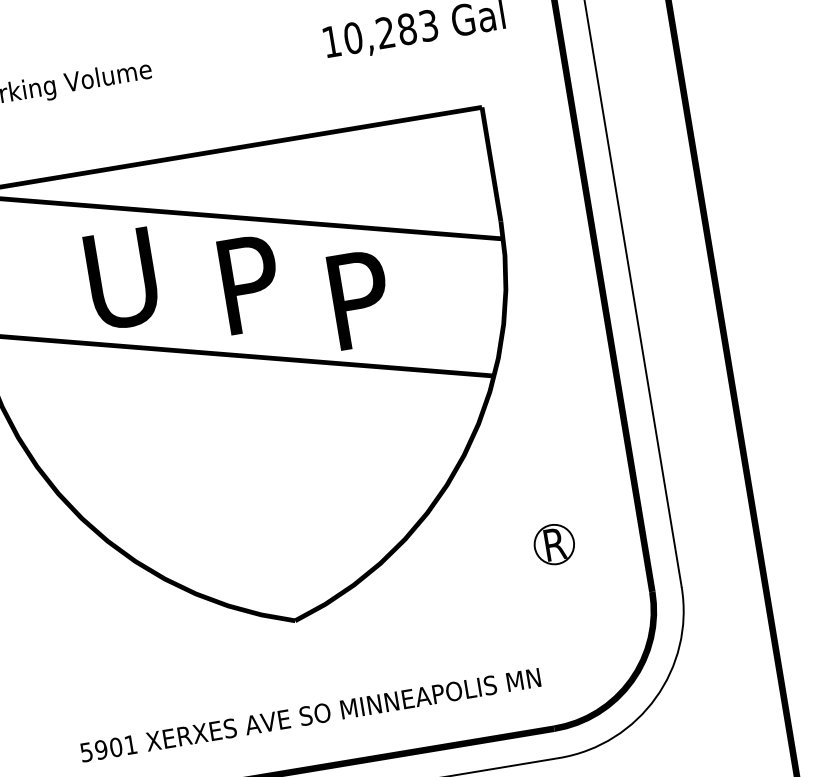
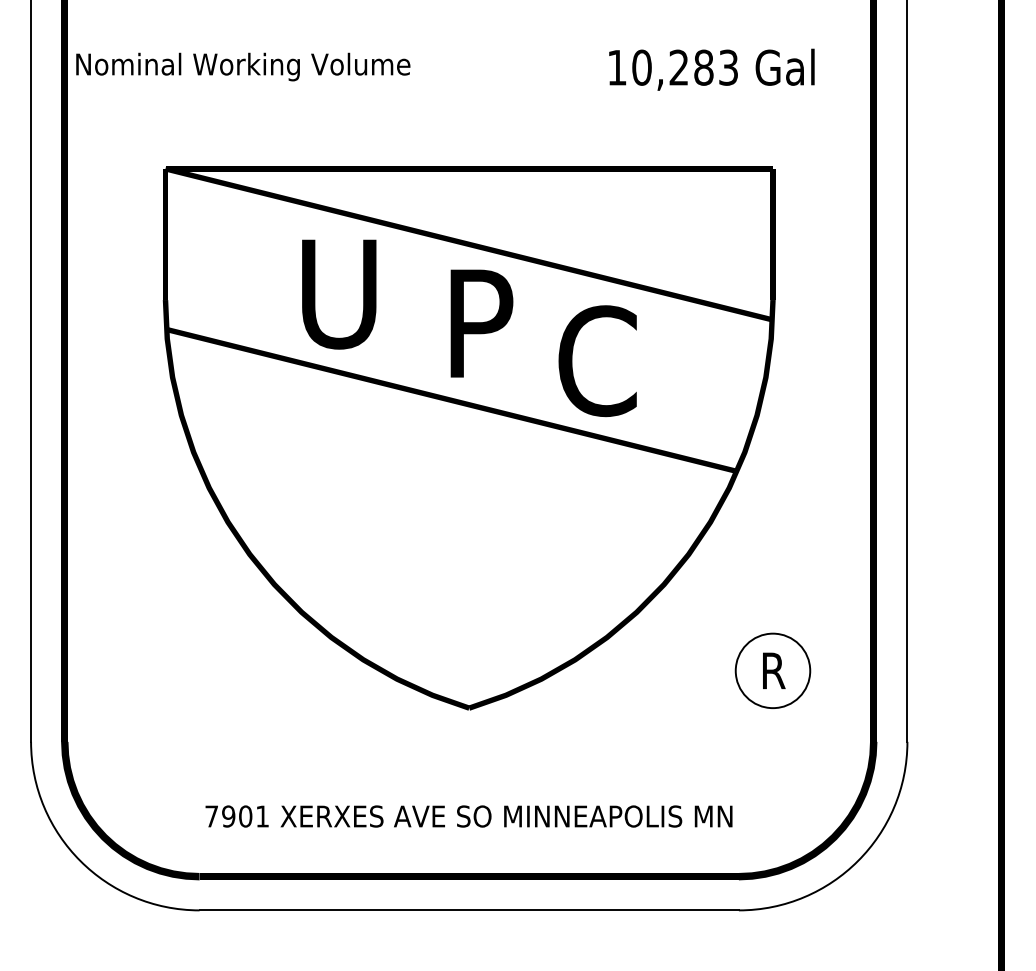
text: (356, 300) -> (597, 361), P -> C
circle: (553, 544) -> (772, 670), size x1.67
text: (86, 752) -> (211, 816), 5901 -> 7901

